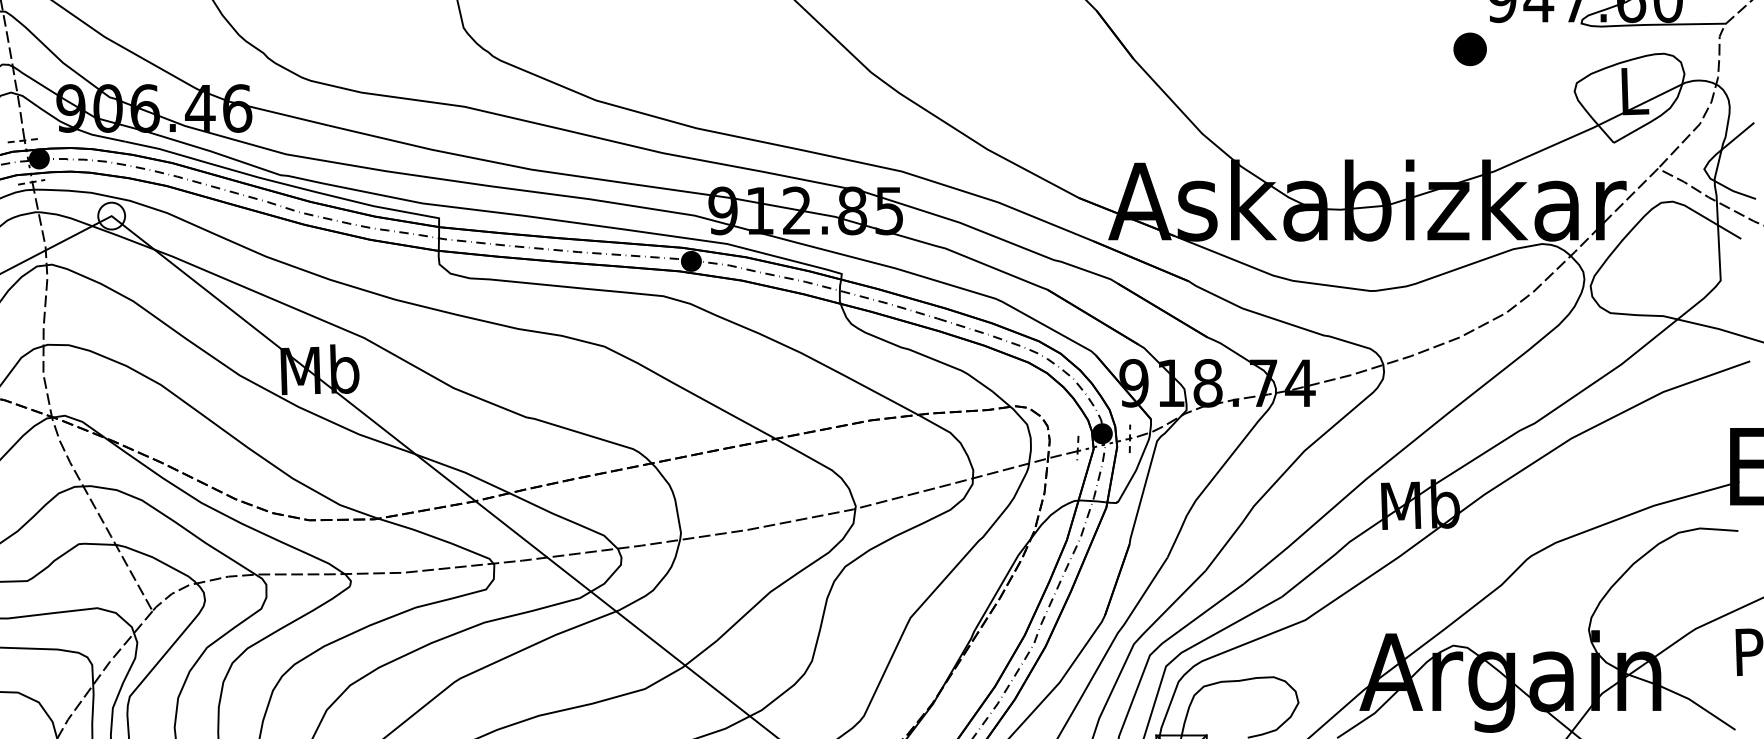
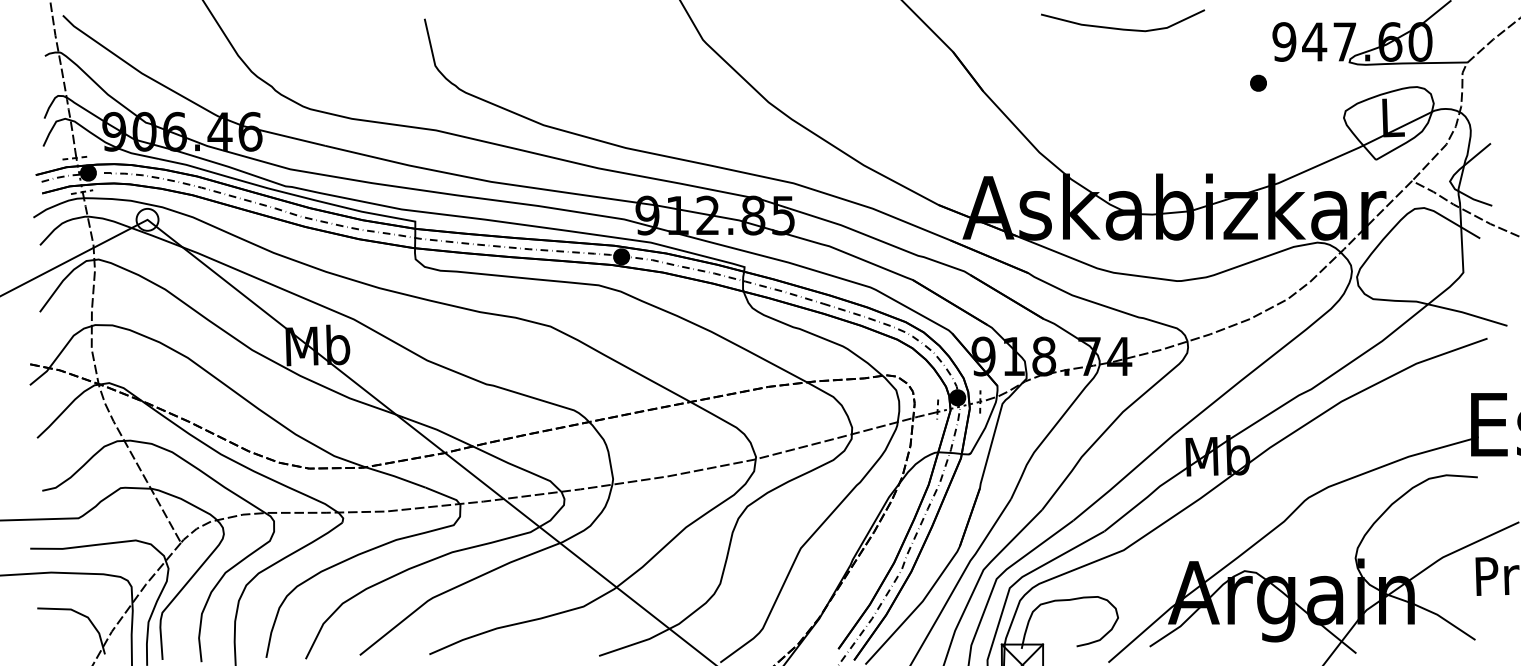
part: (1470, 48) -> (1258, 82), size x0.62

